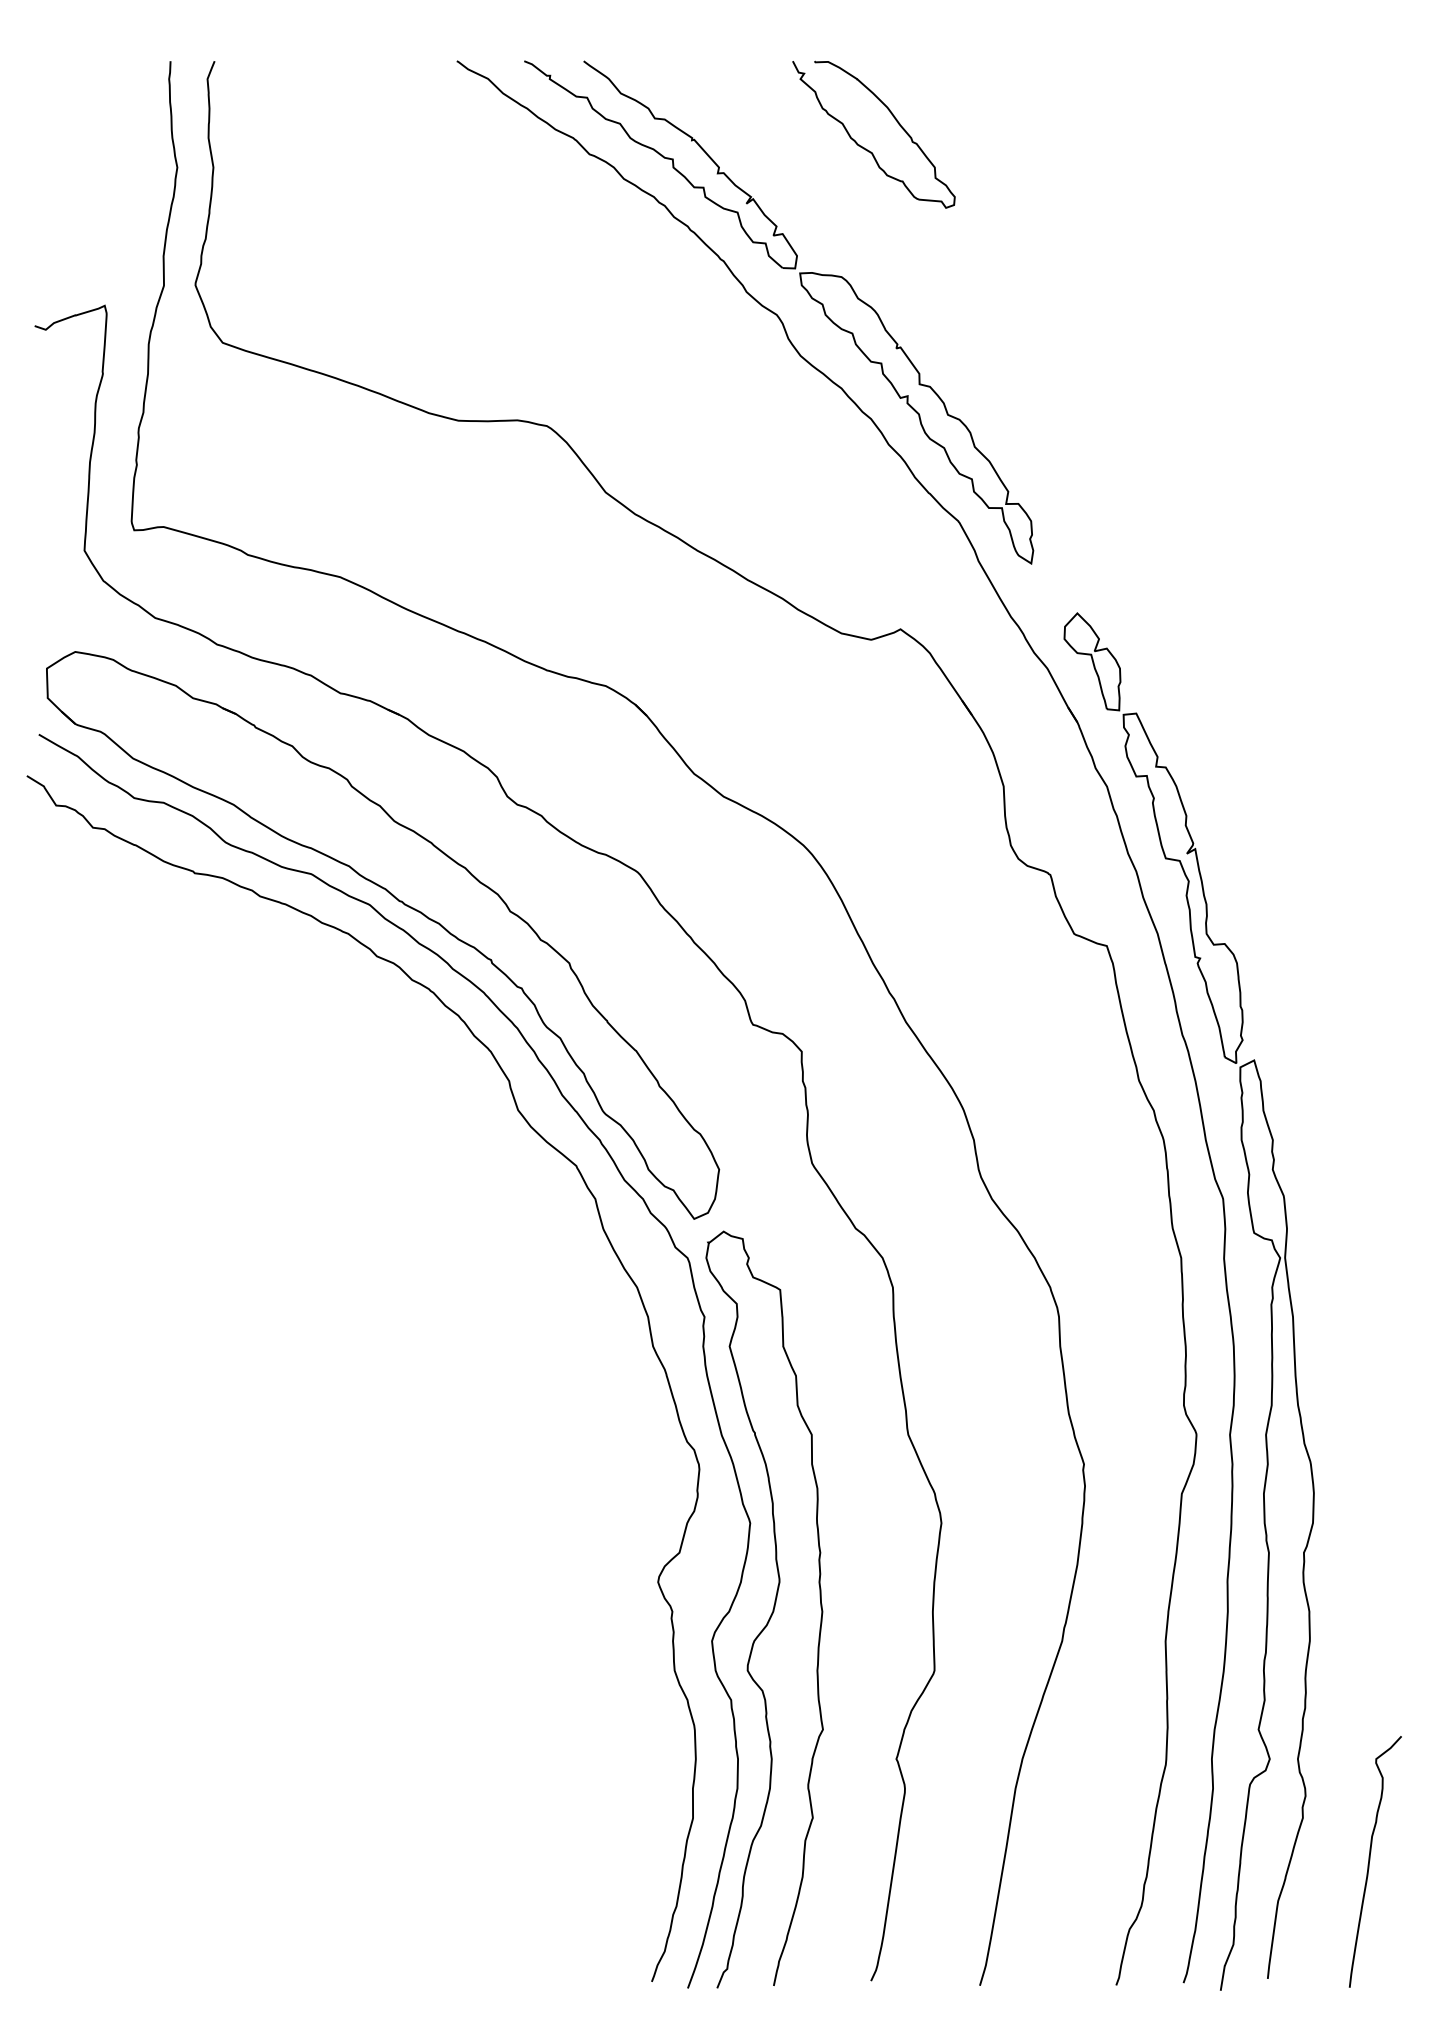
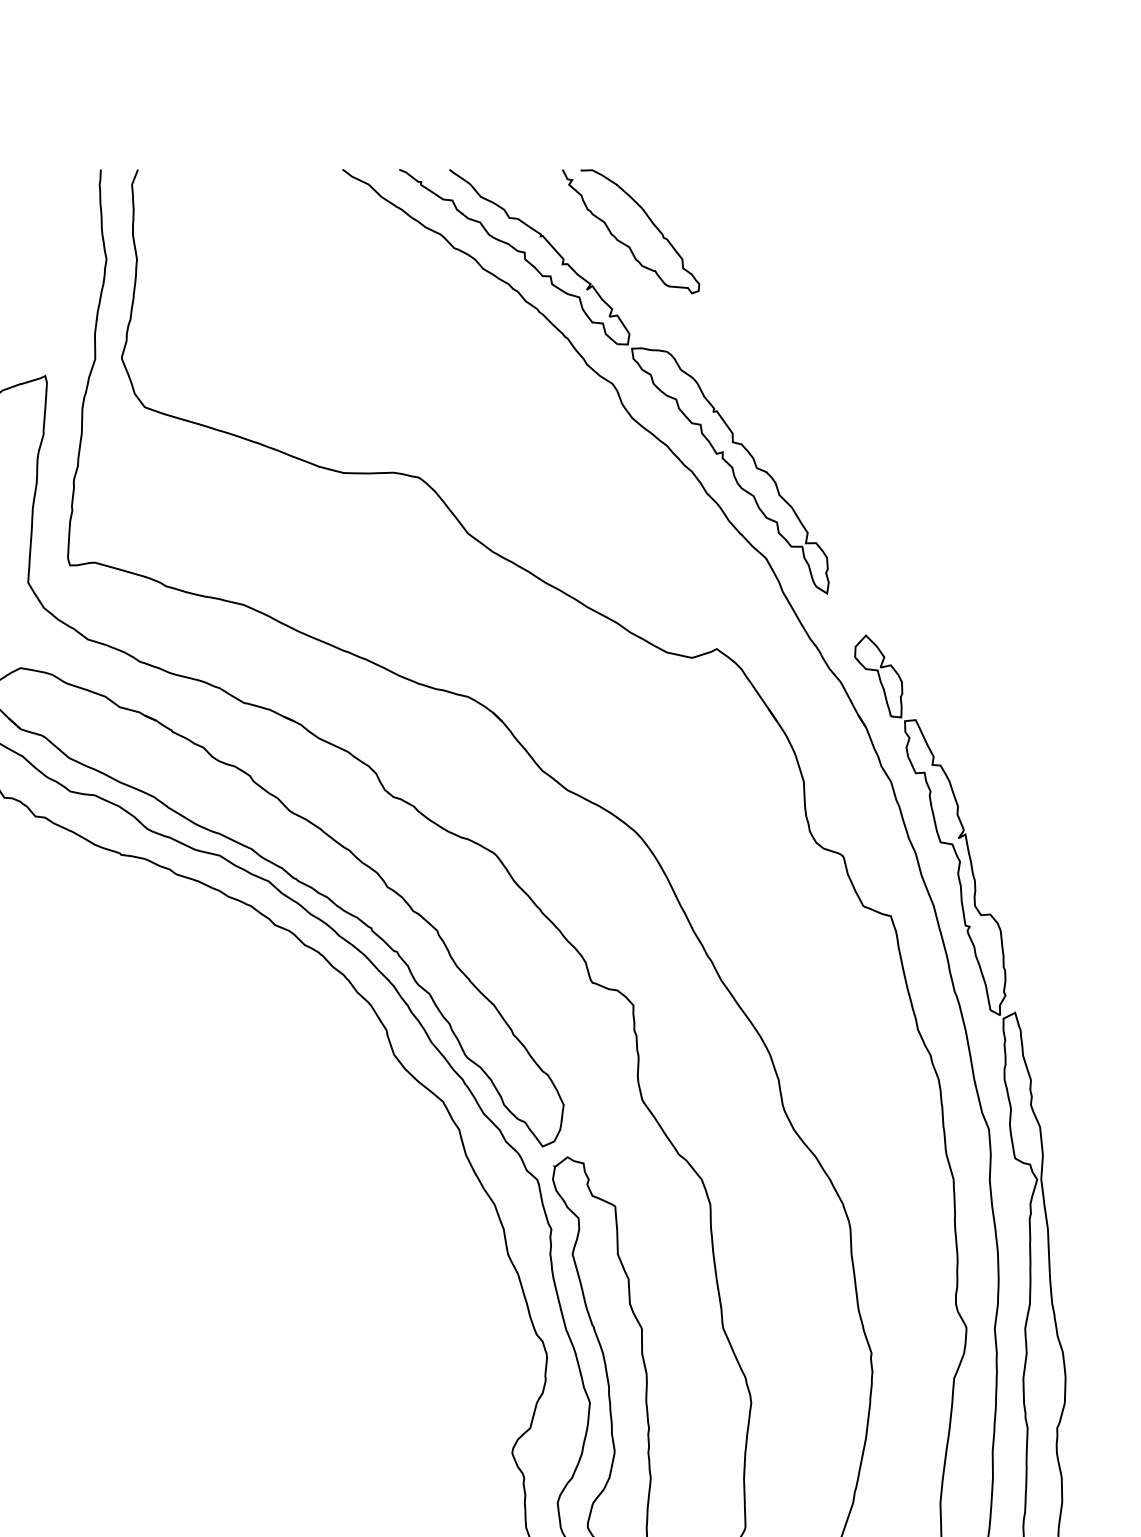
curve: (866, 148) -> (624, 243), moved

